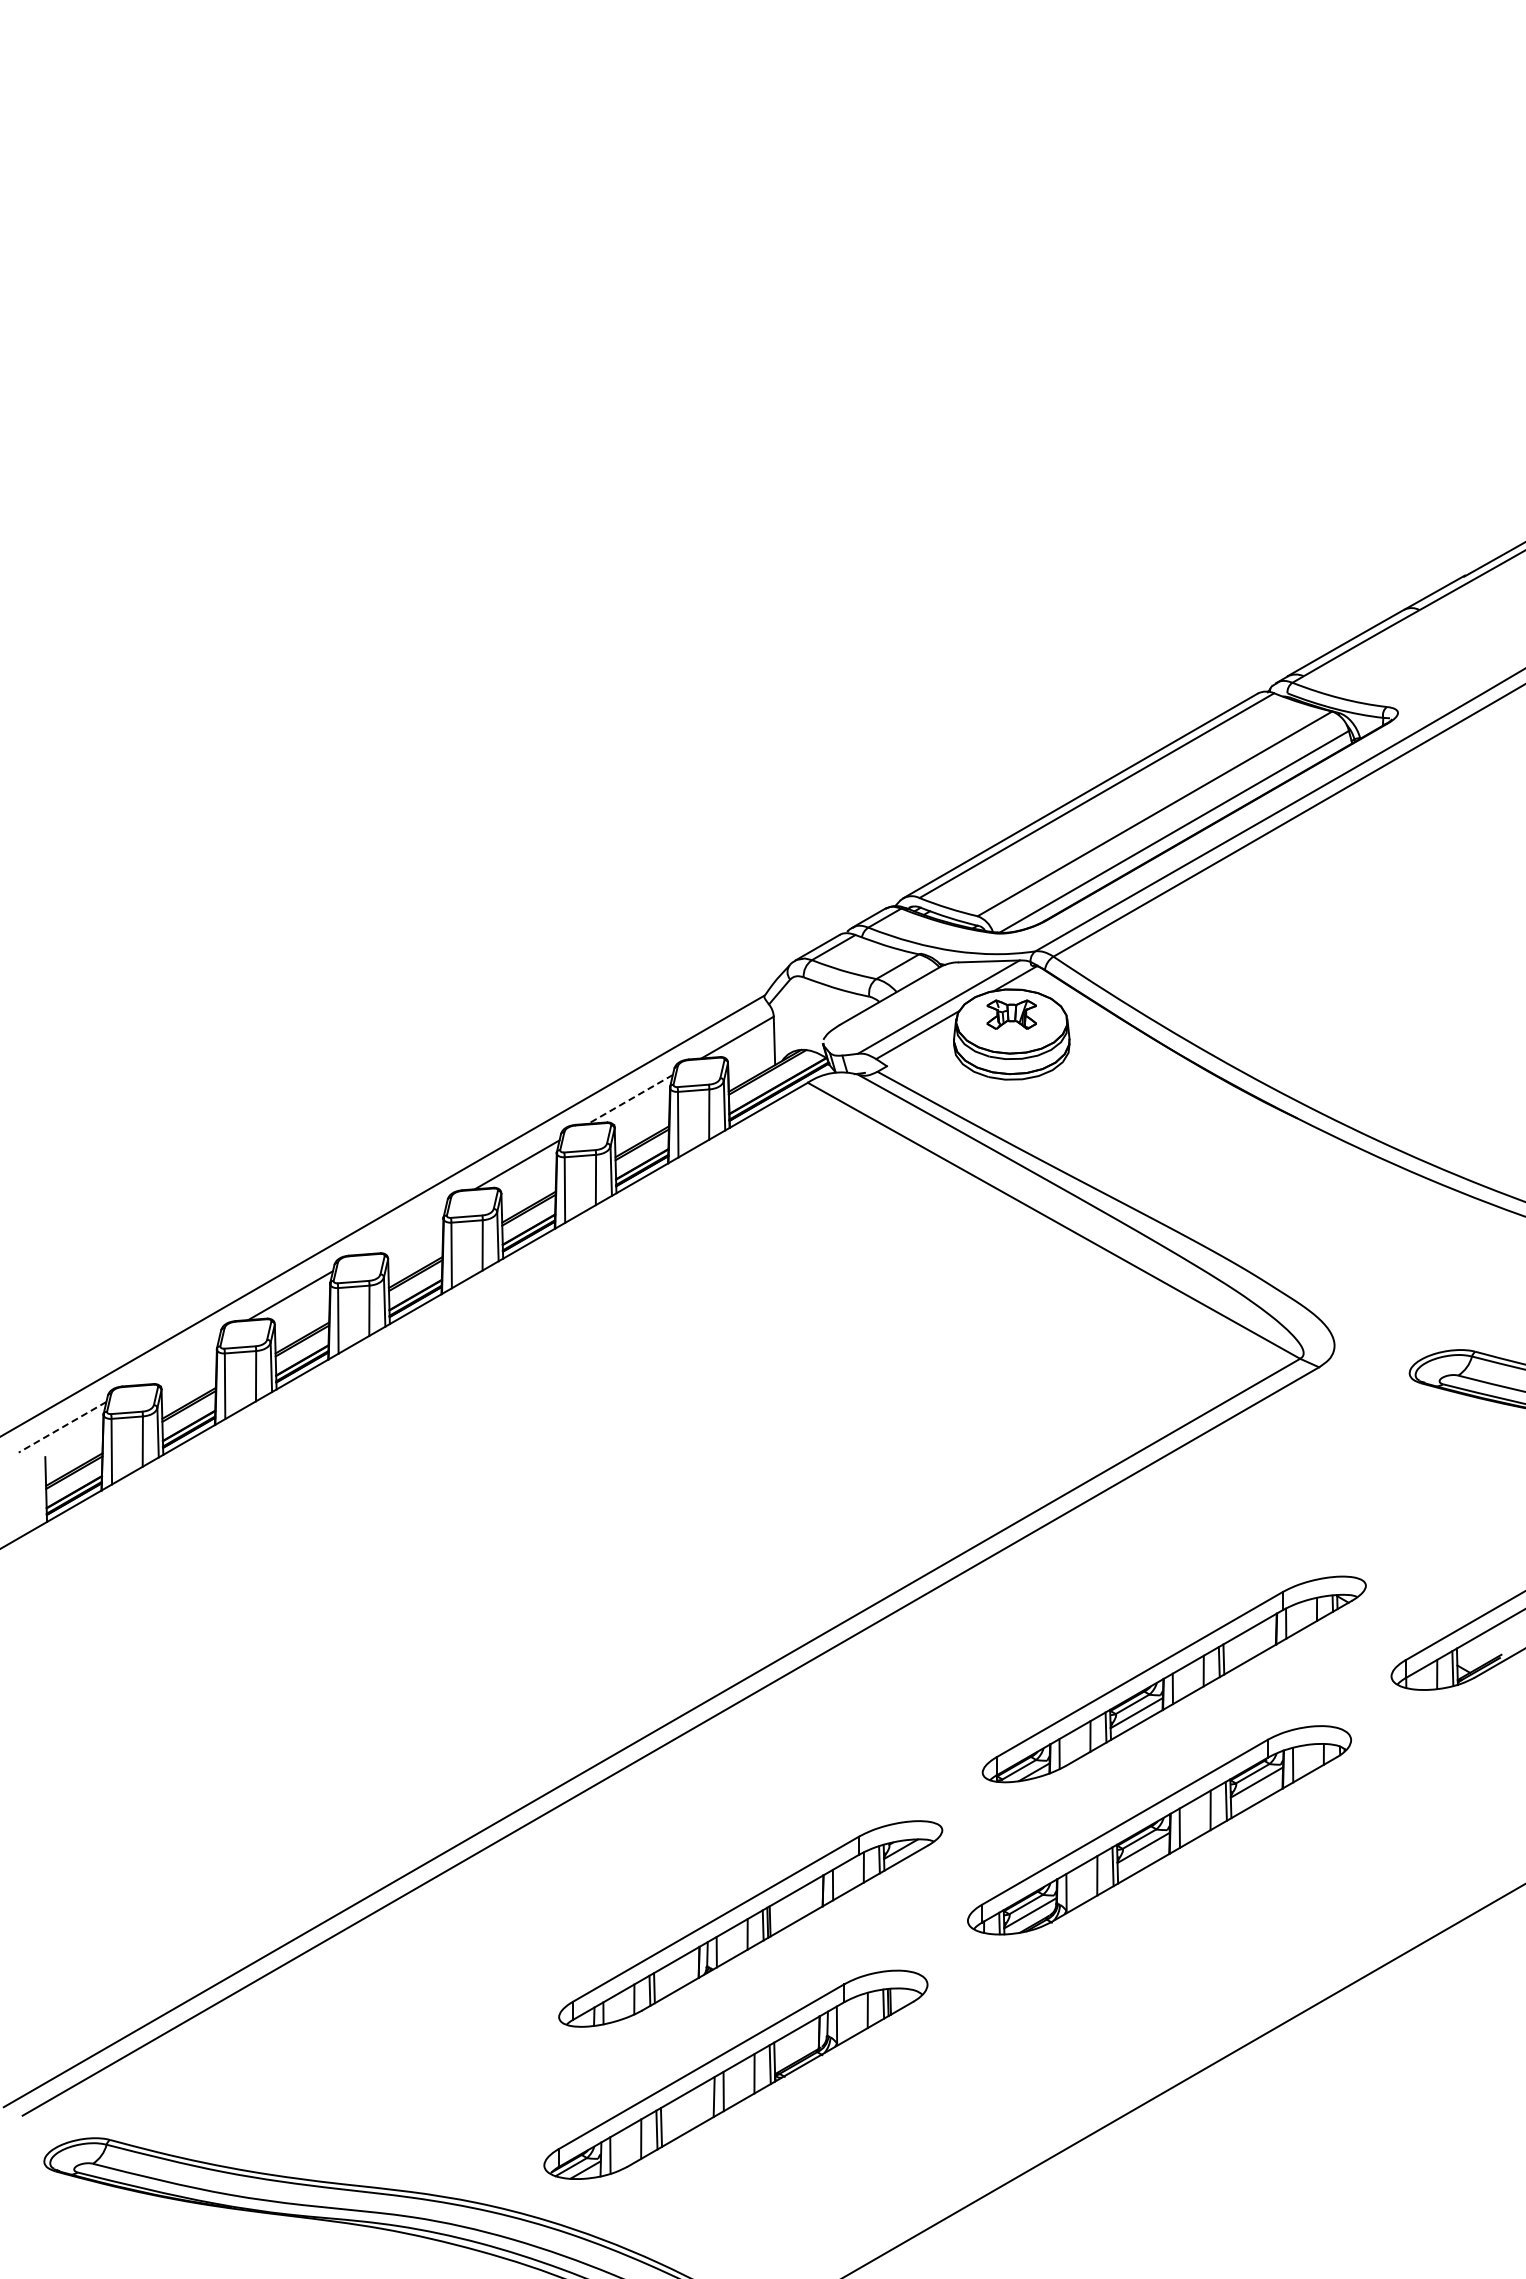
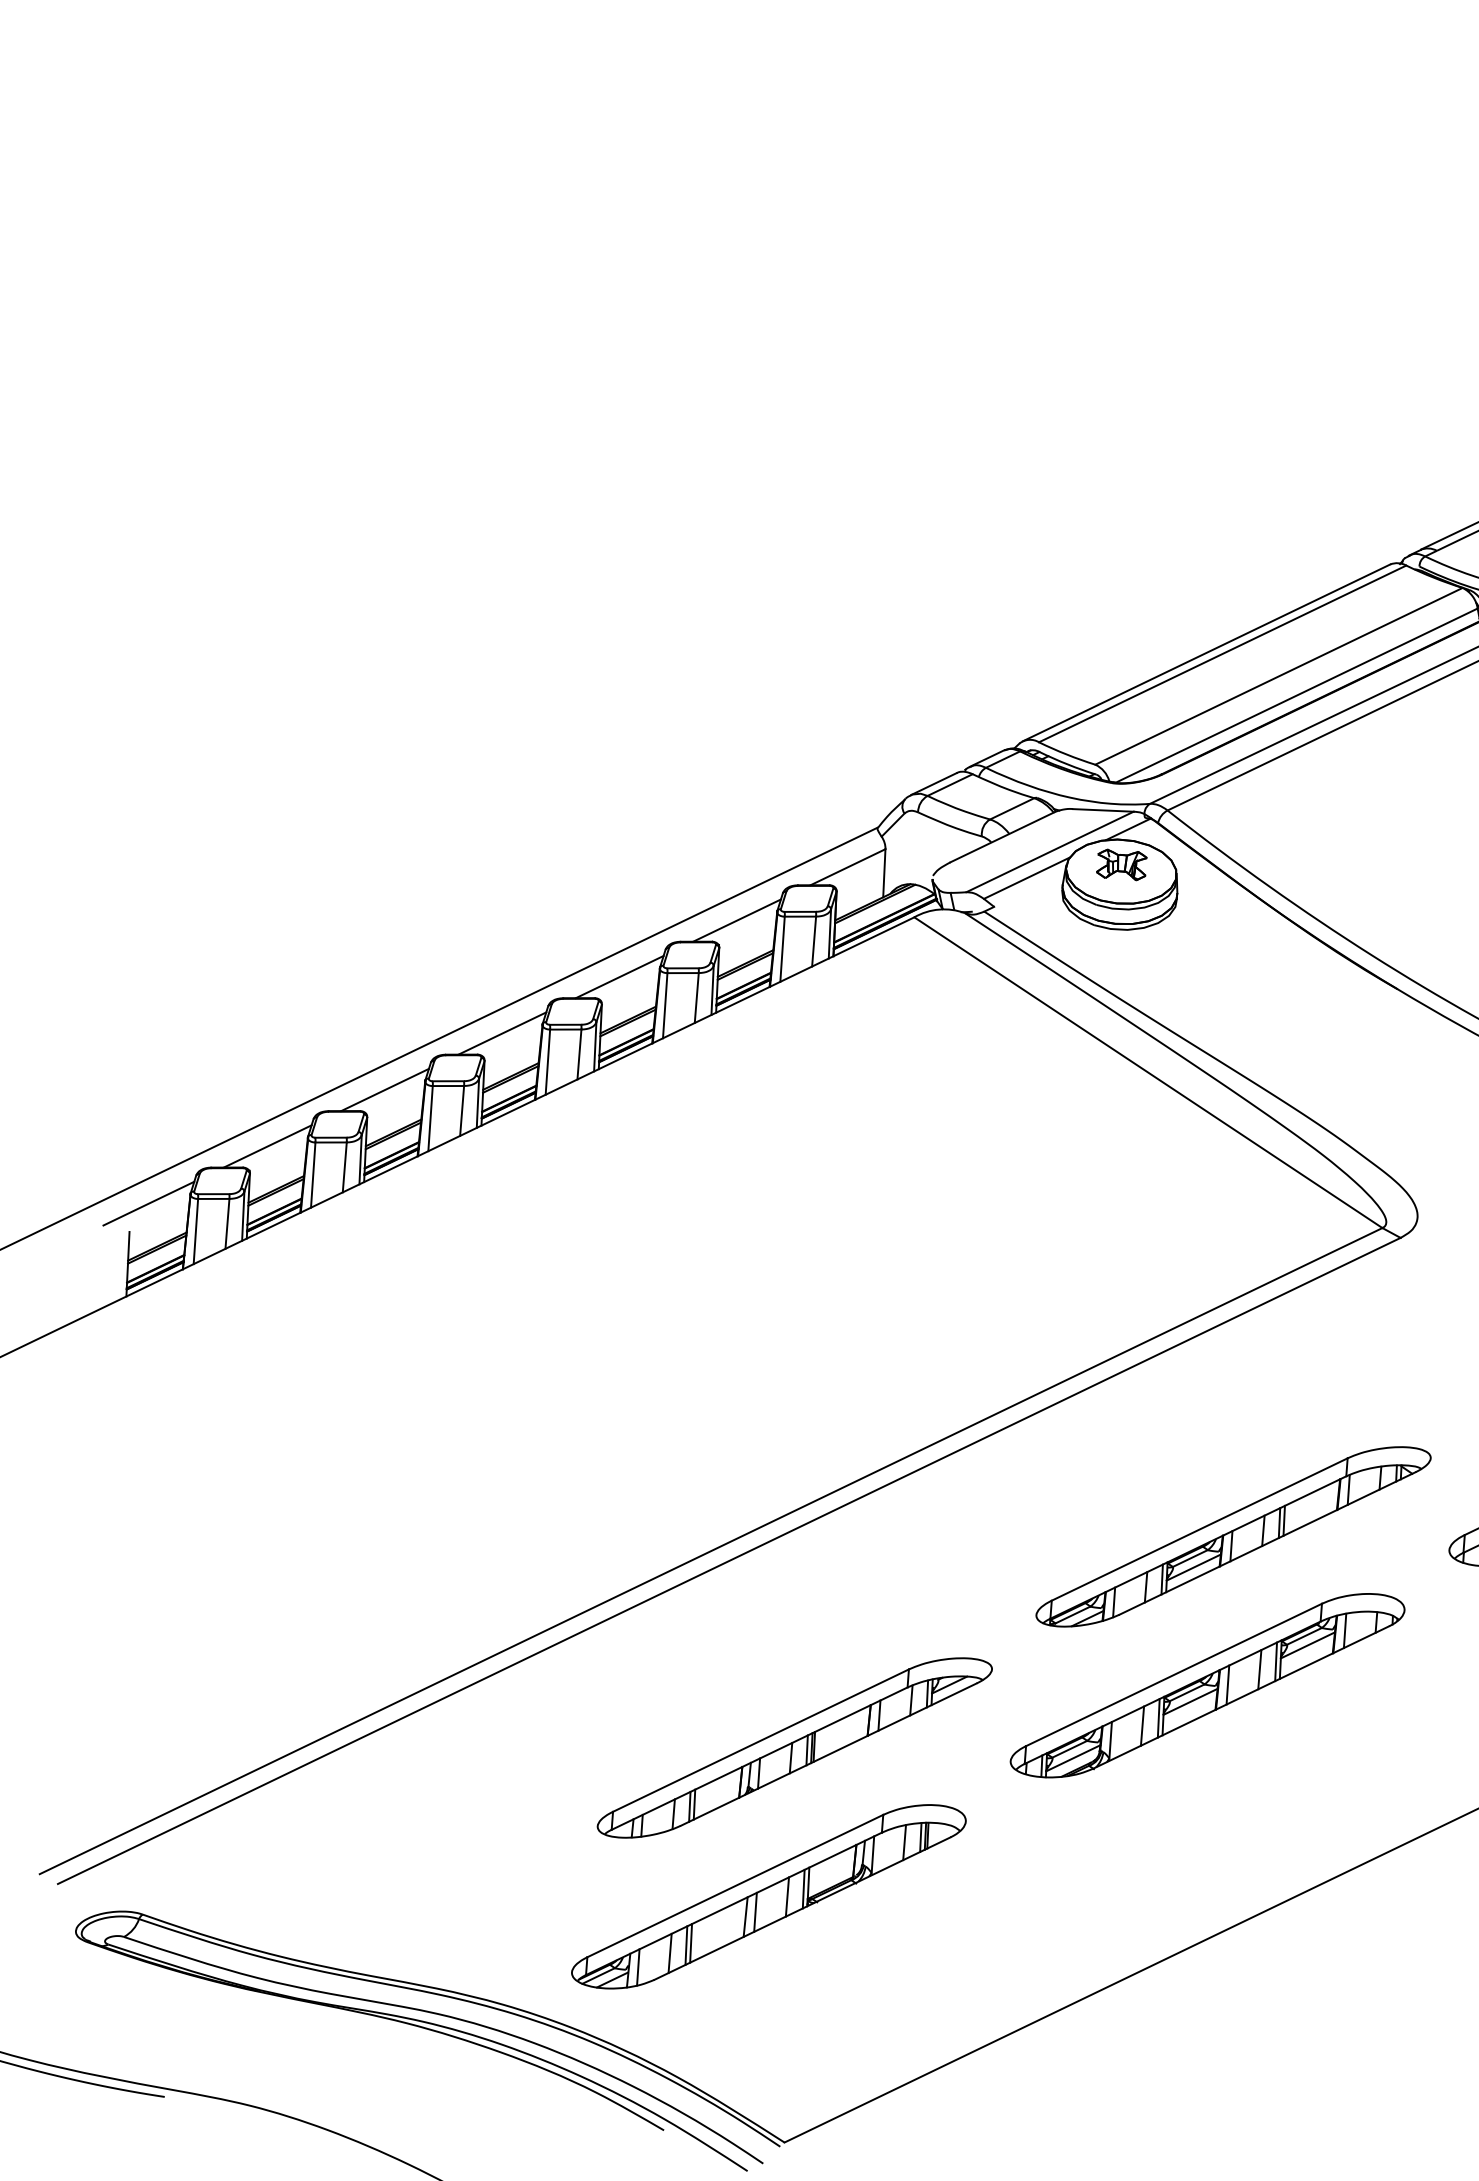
line: (630, 1099) -> (737, 920), dashed -> solid
line: (403, 1229) -> (502, 1032), added
line: (176, 1360) -> (266, 1145), added
line: (62, 1427) -> (148, 1203), dashed -> solid

